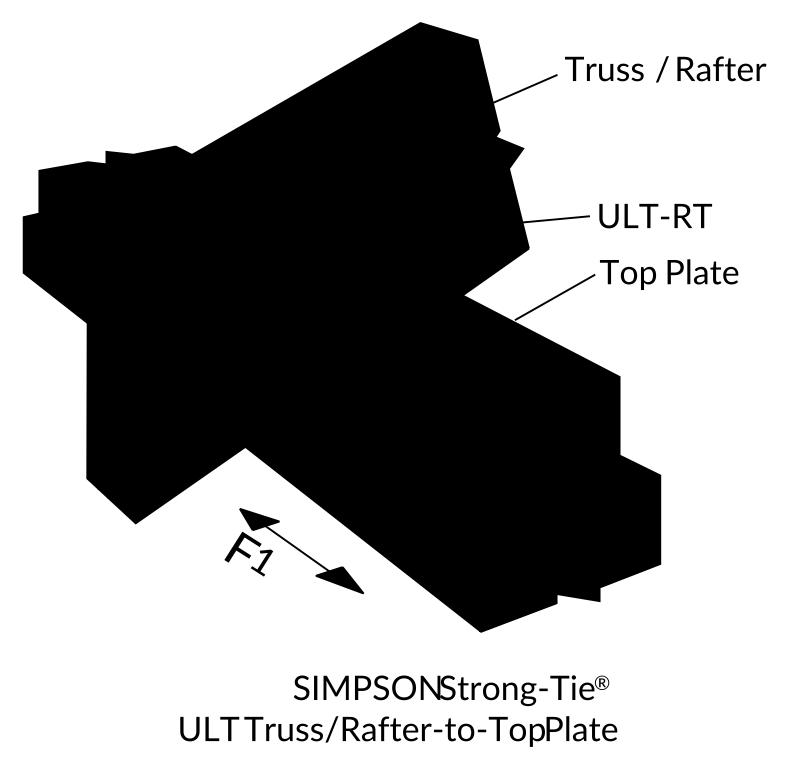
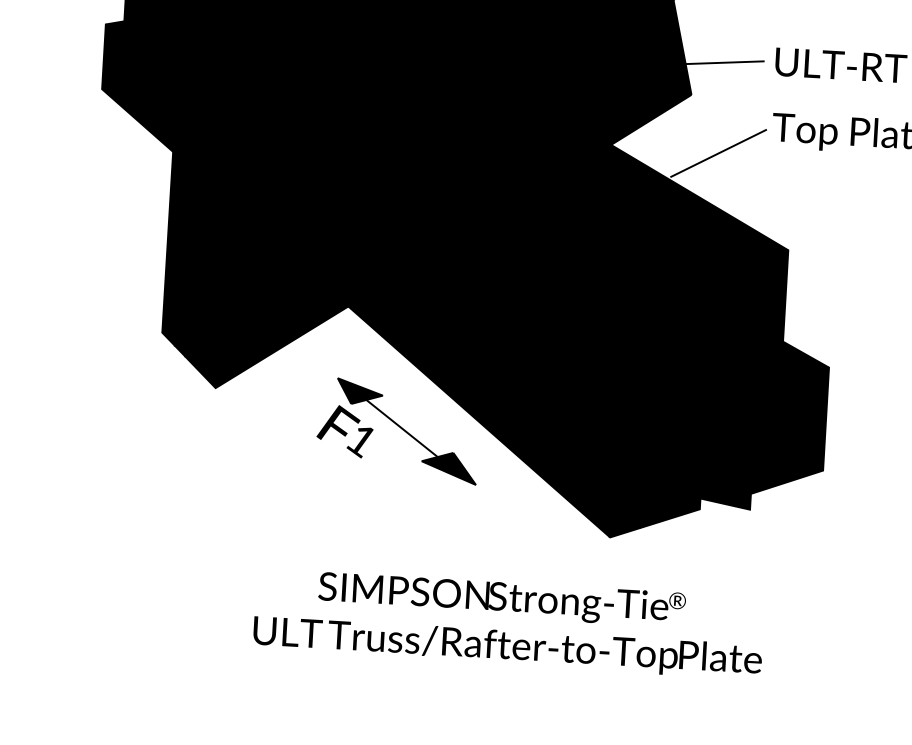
text: (451, 690) -> (501, 599), moved

